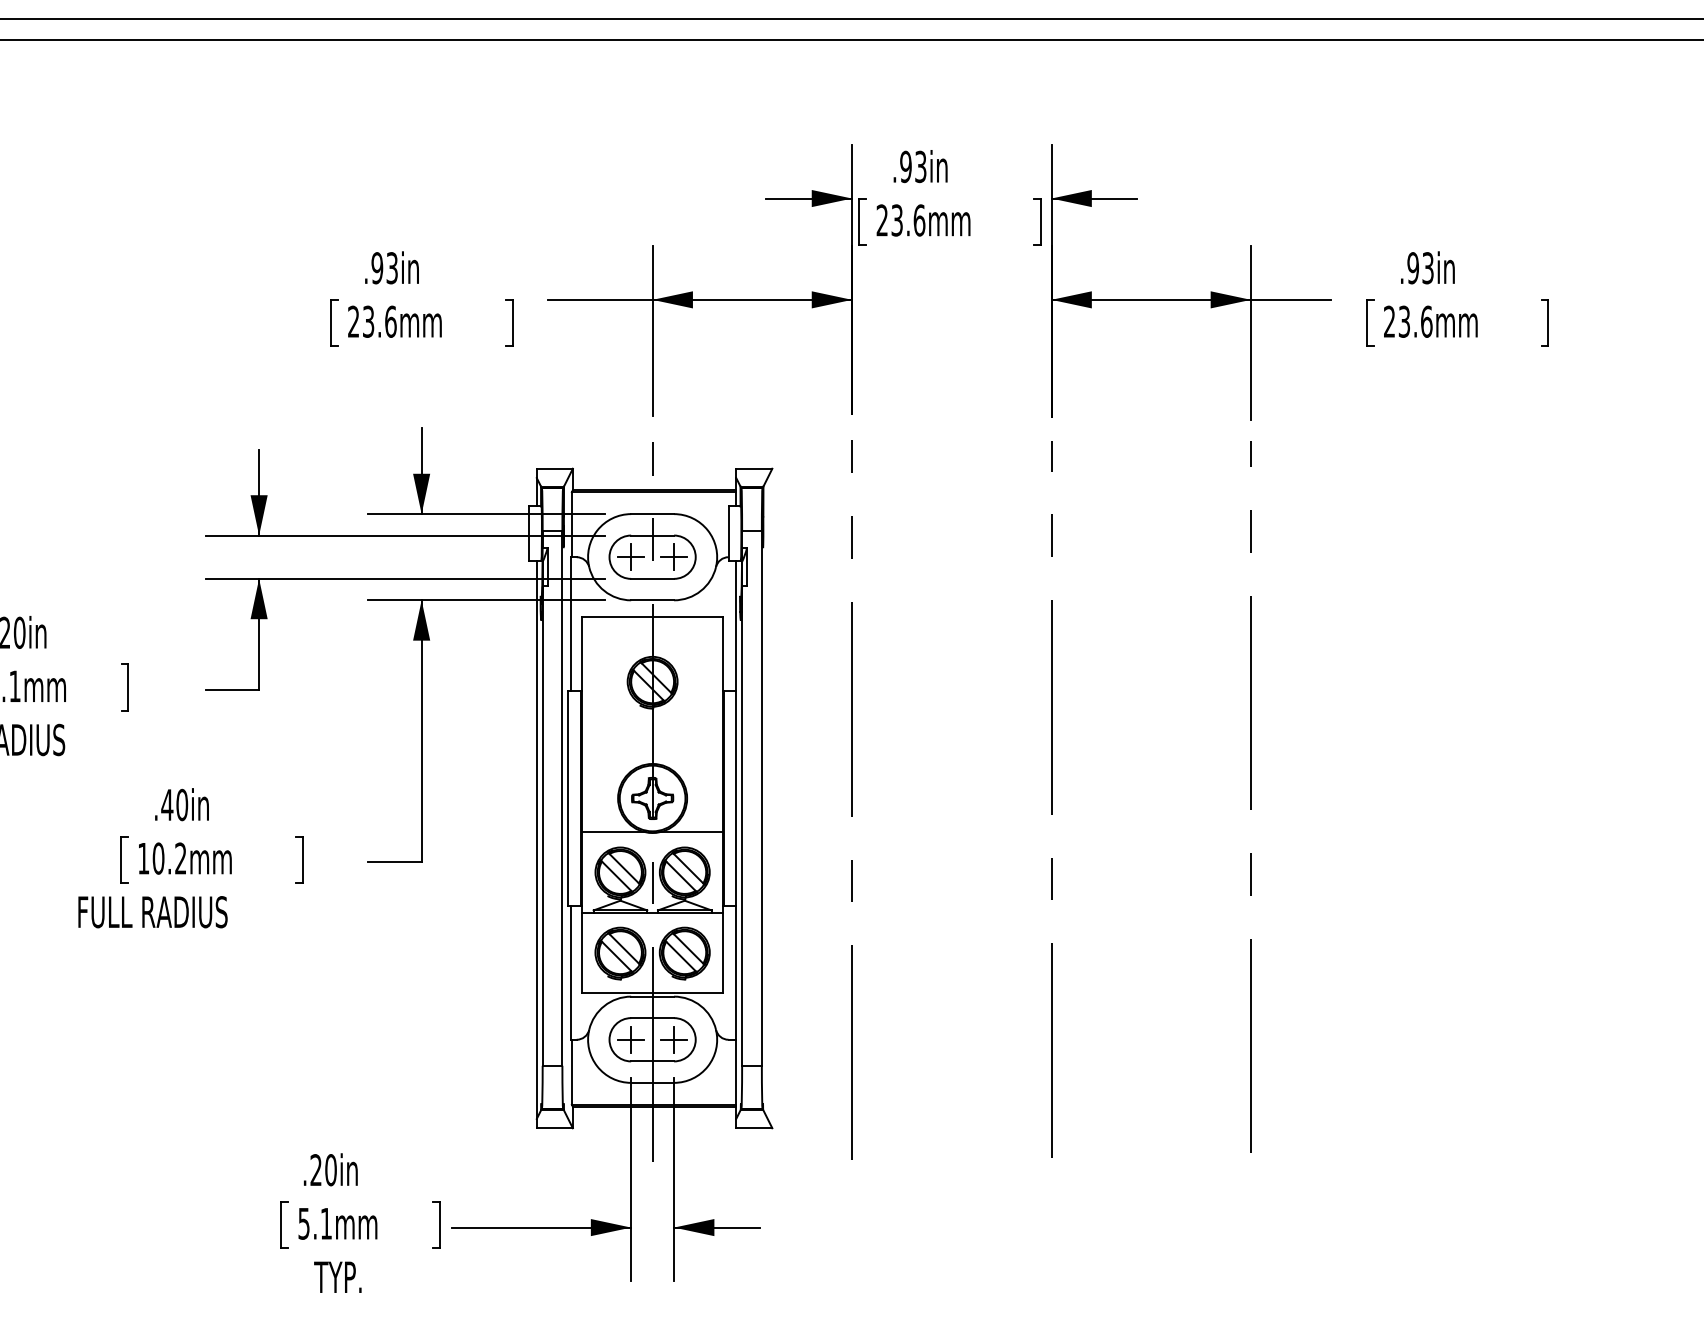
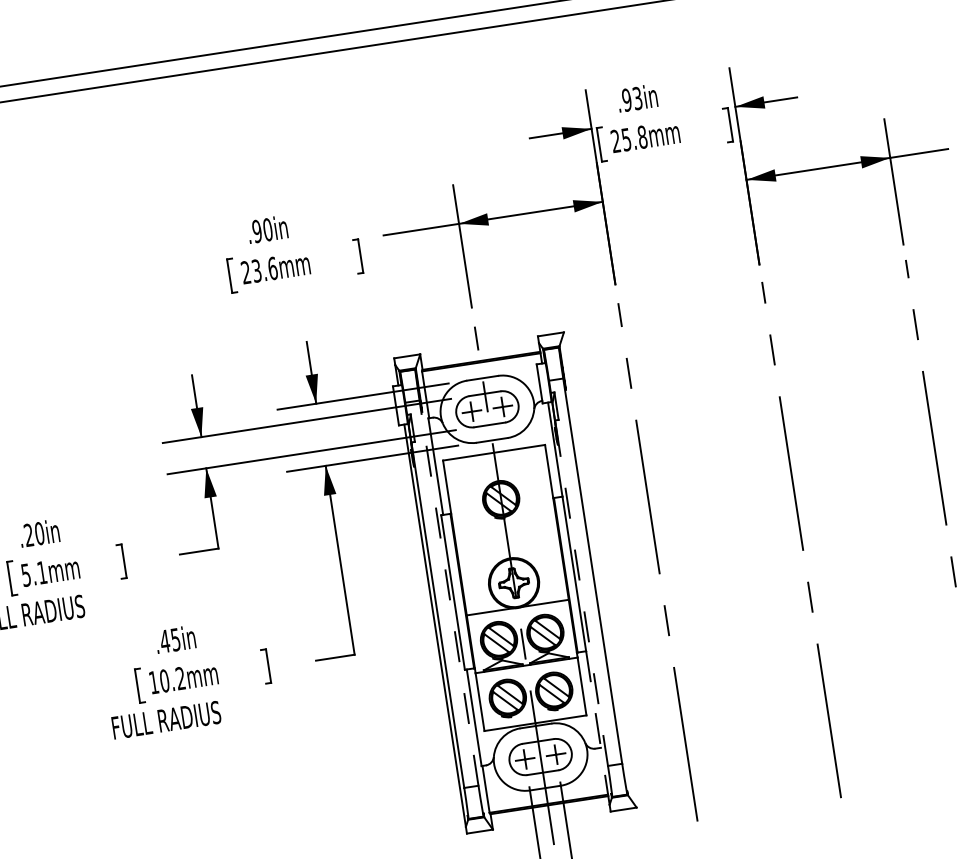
text: (908, 220) -> (634, 138), 23.6mm -> 25.8mm
text: (392, 268) -> (268, 229), .93in -> .90in
line: (562, 798) -> (449, 593), solid -> dashed
text: (182, 804) -> (175, 639), .40in -> .45in
line: (742, 826) -> (581, 593), solid -> dashed
line: (736, 1012) -> (598, 728), solid -> dashed

